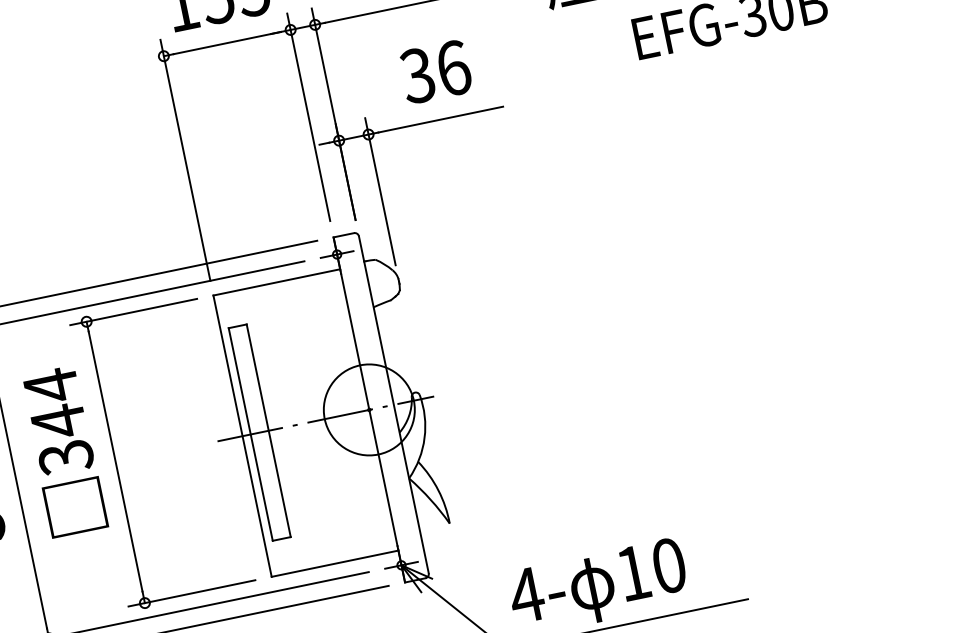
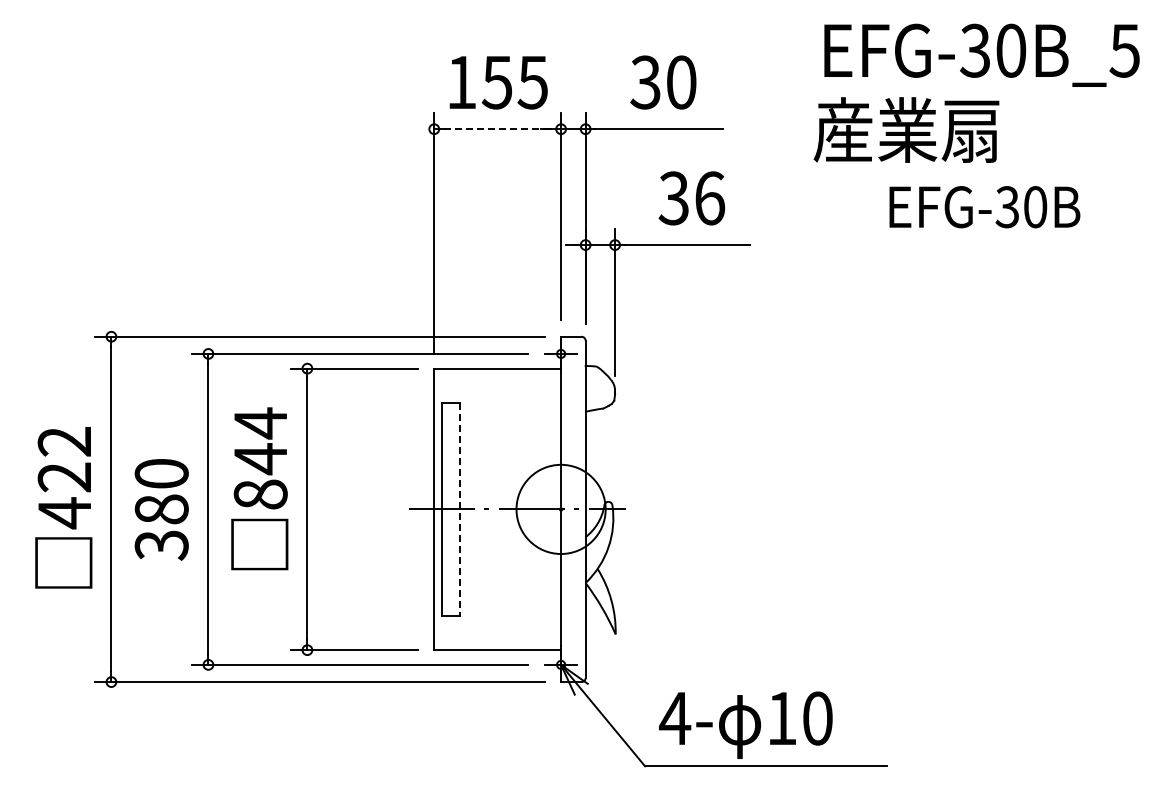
line: (227, 43) -> (497, 129), solid -> dashed
line: (268, 430) -> (460, 509), solid -> dashed
text: (65, 457) -> (260, 494), 344 -> 844

